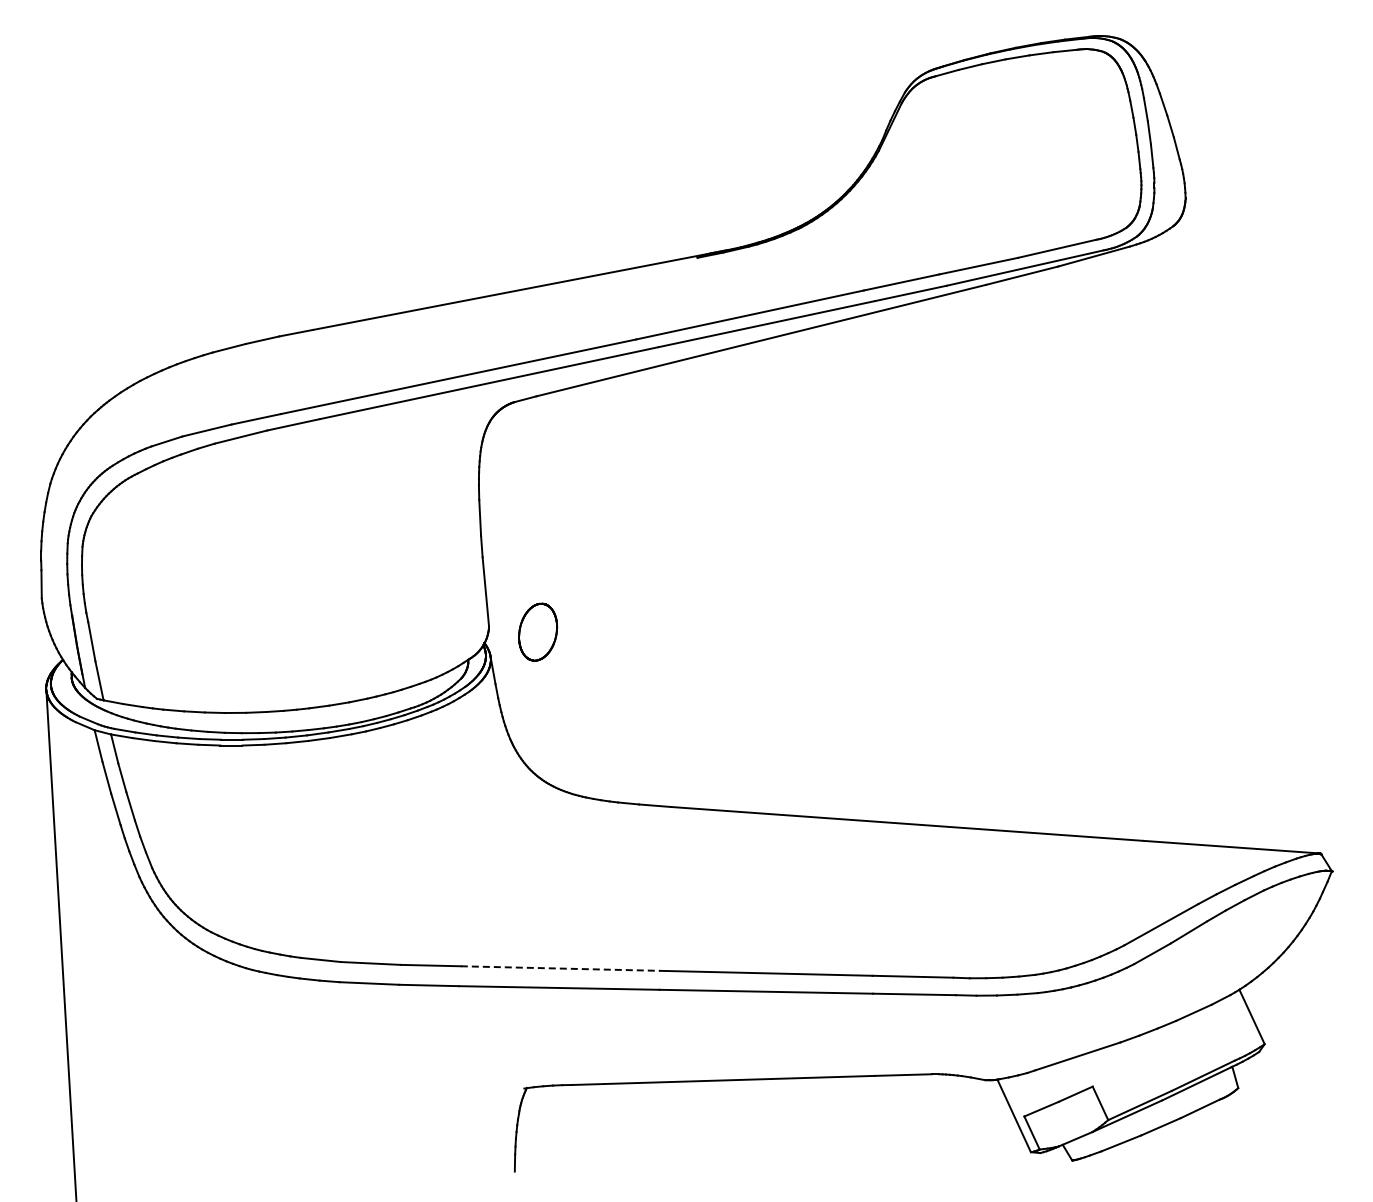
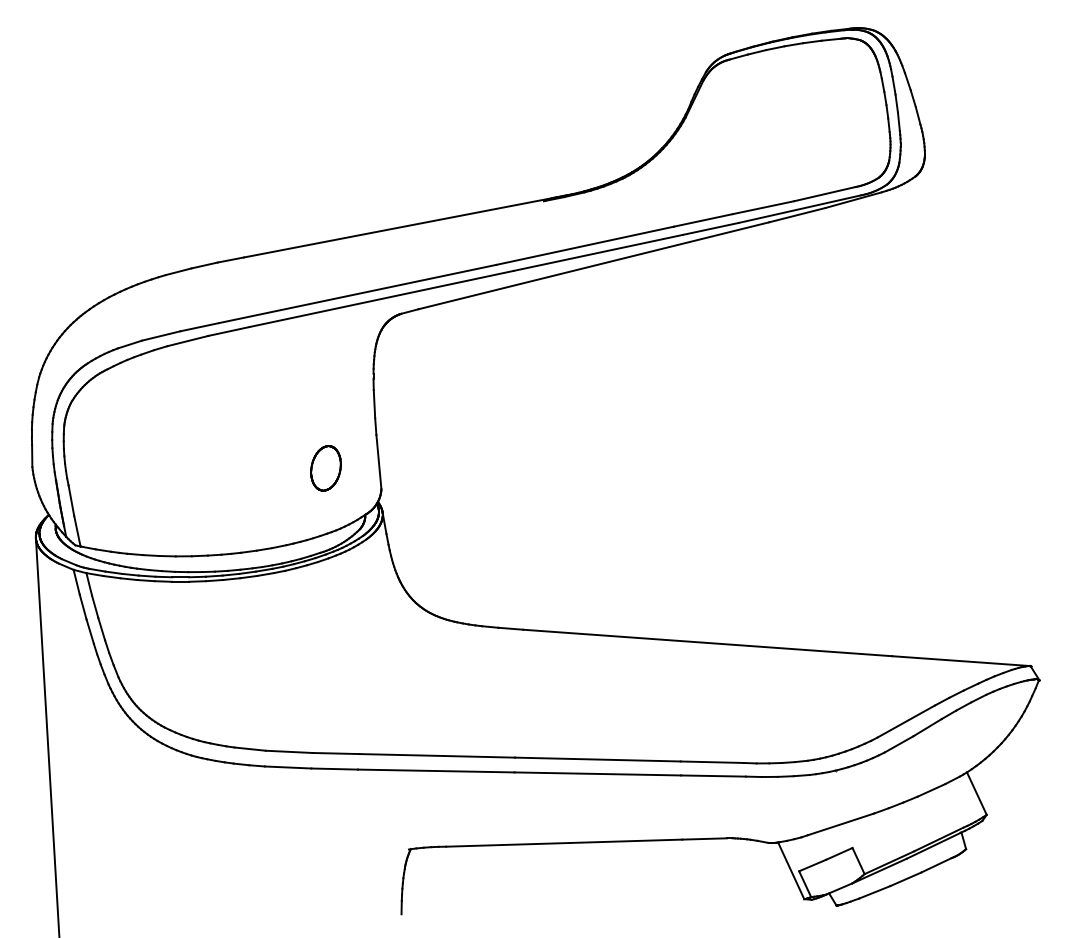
part: (538, 631) -> (326, 467), moved
line: (560, 968) -> (437, 755), dashed -> solid

